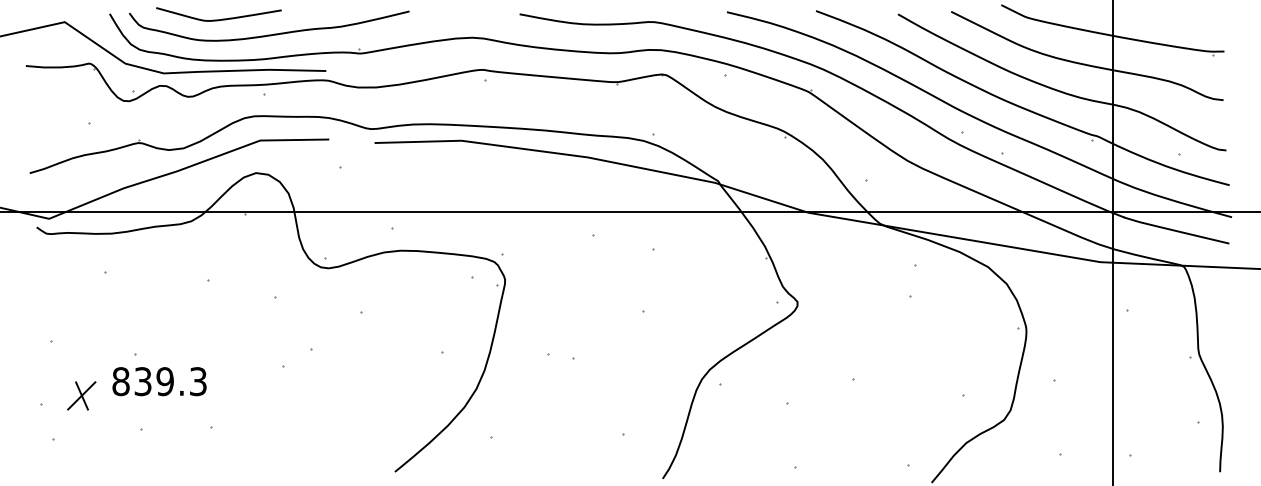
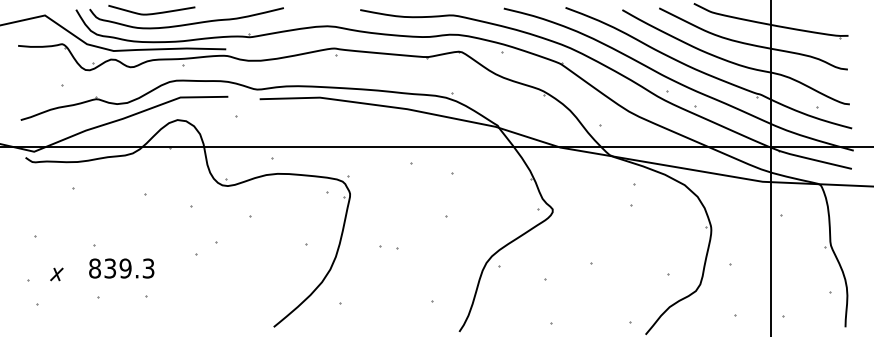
text: (159, 381) -> (121, 268), moved
part: (81, 395) -> (56, 274), size x0.6

